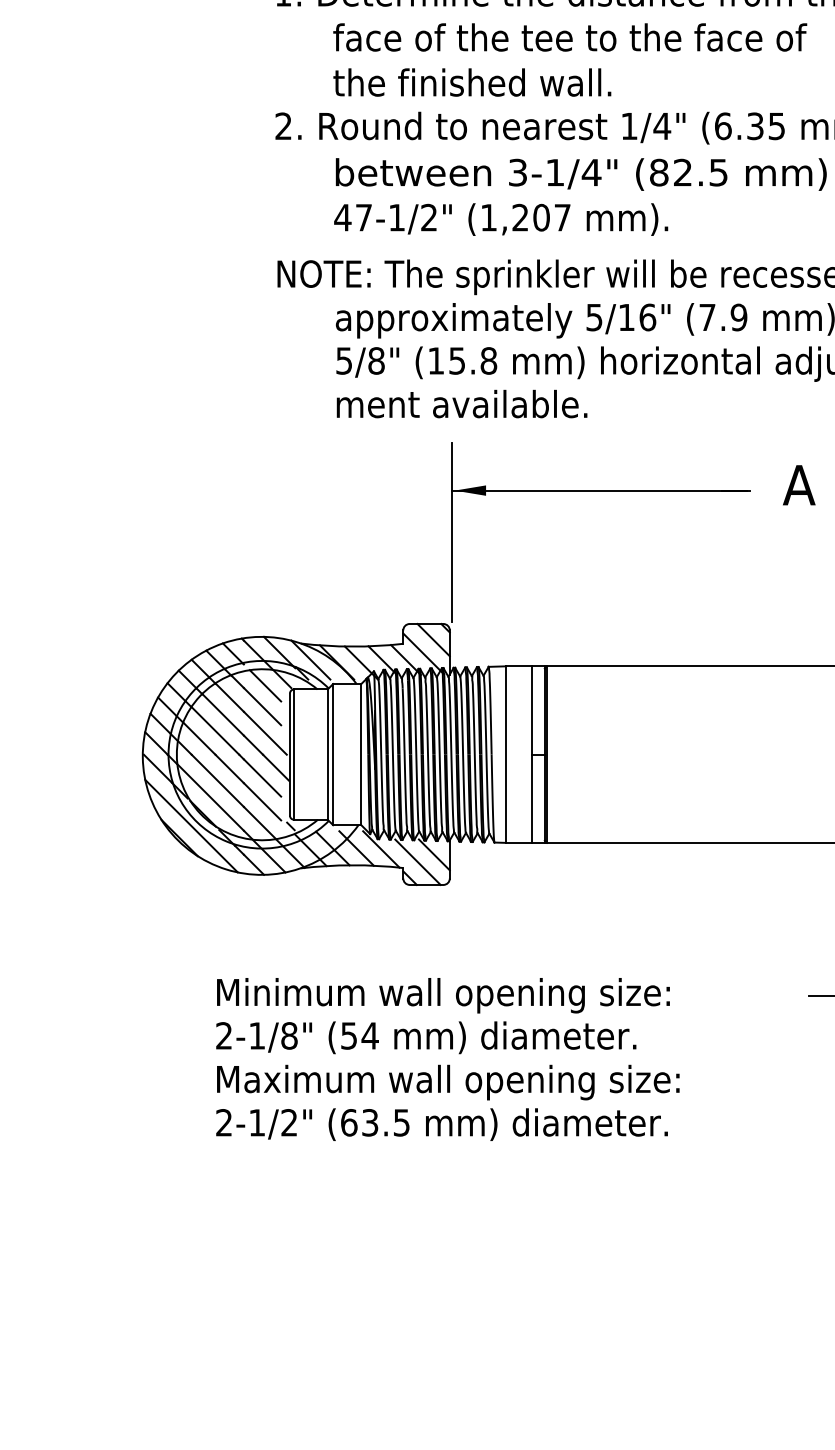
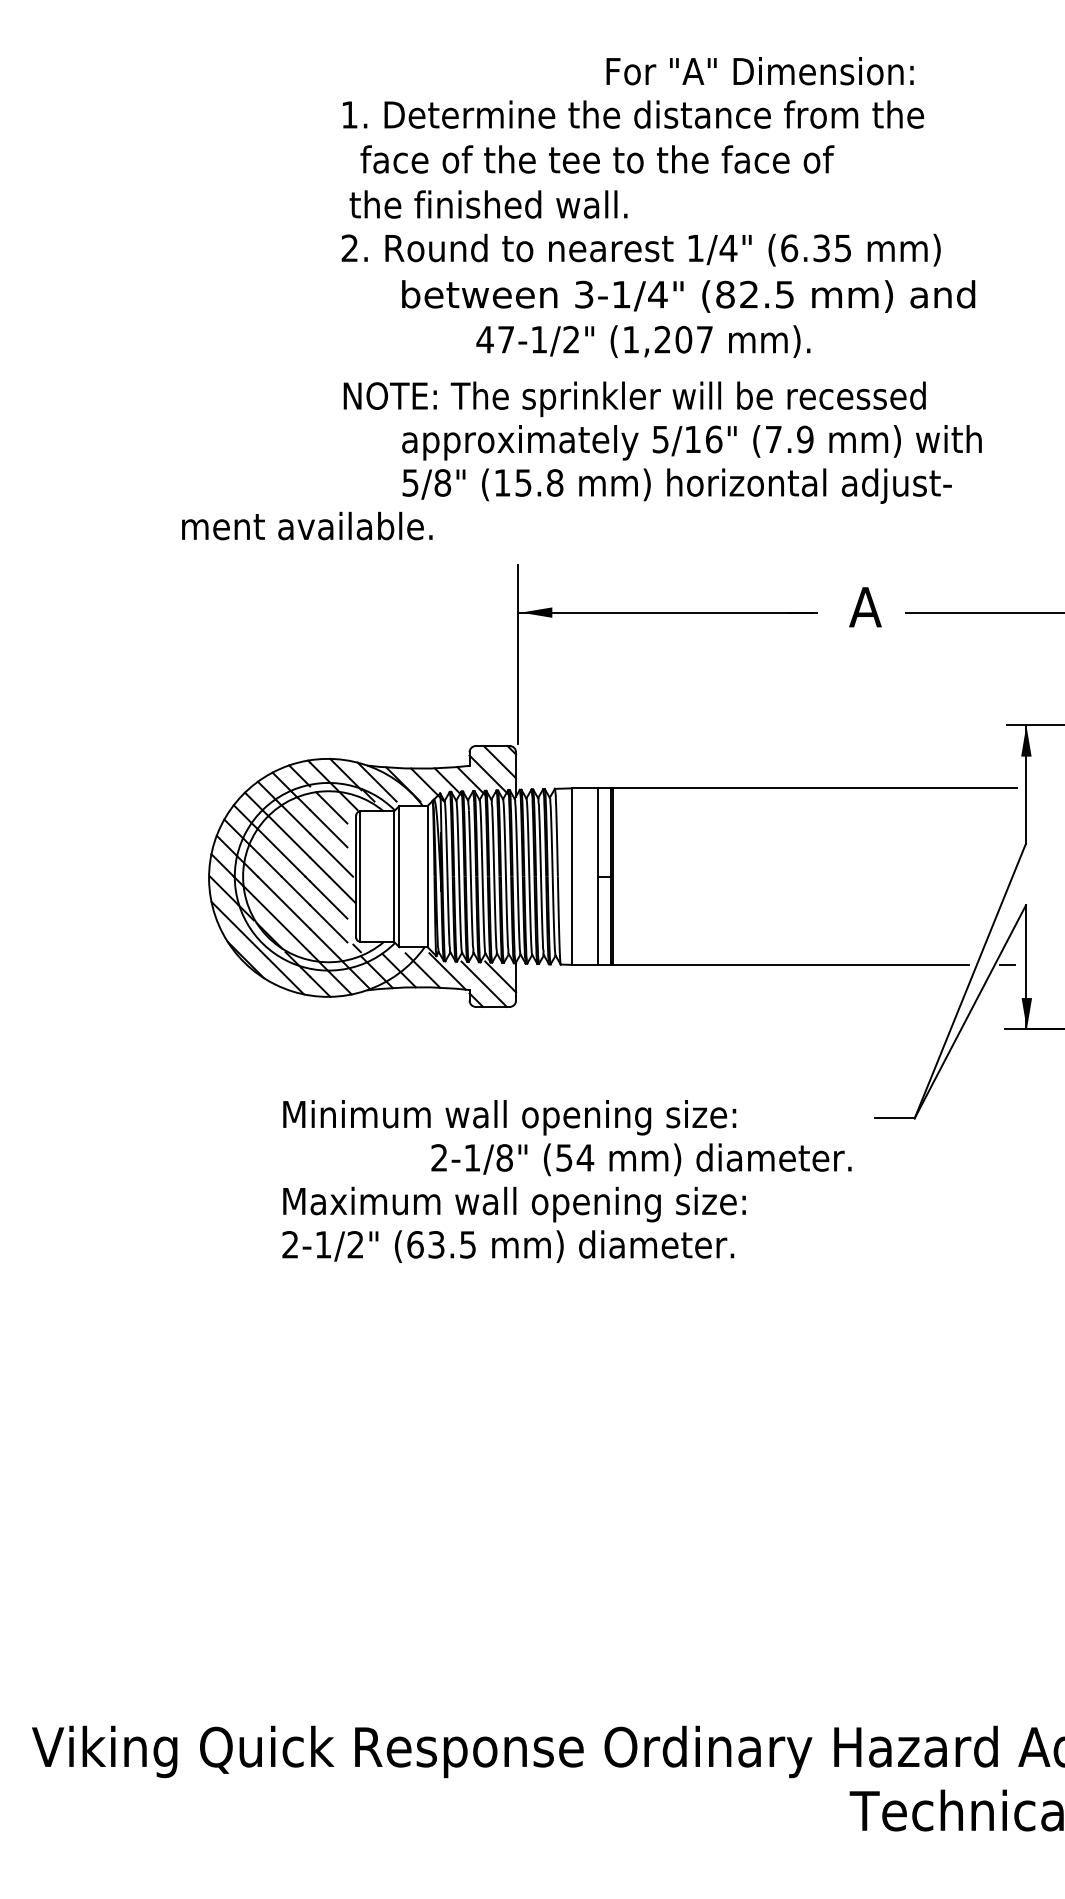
text: (570, 37) -> (597, 159), moved
text: (472, 82) -> (488, 204), moved
text: (501, 219) -> (643, 341), moved
text: (462, 403) -> (307, 525), moved
text: (426, 1037) -> (641, 1159), moved

